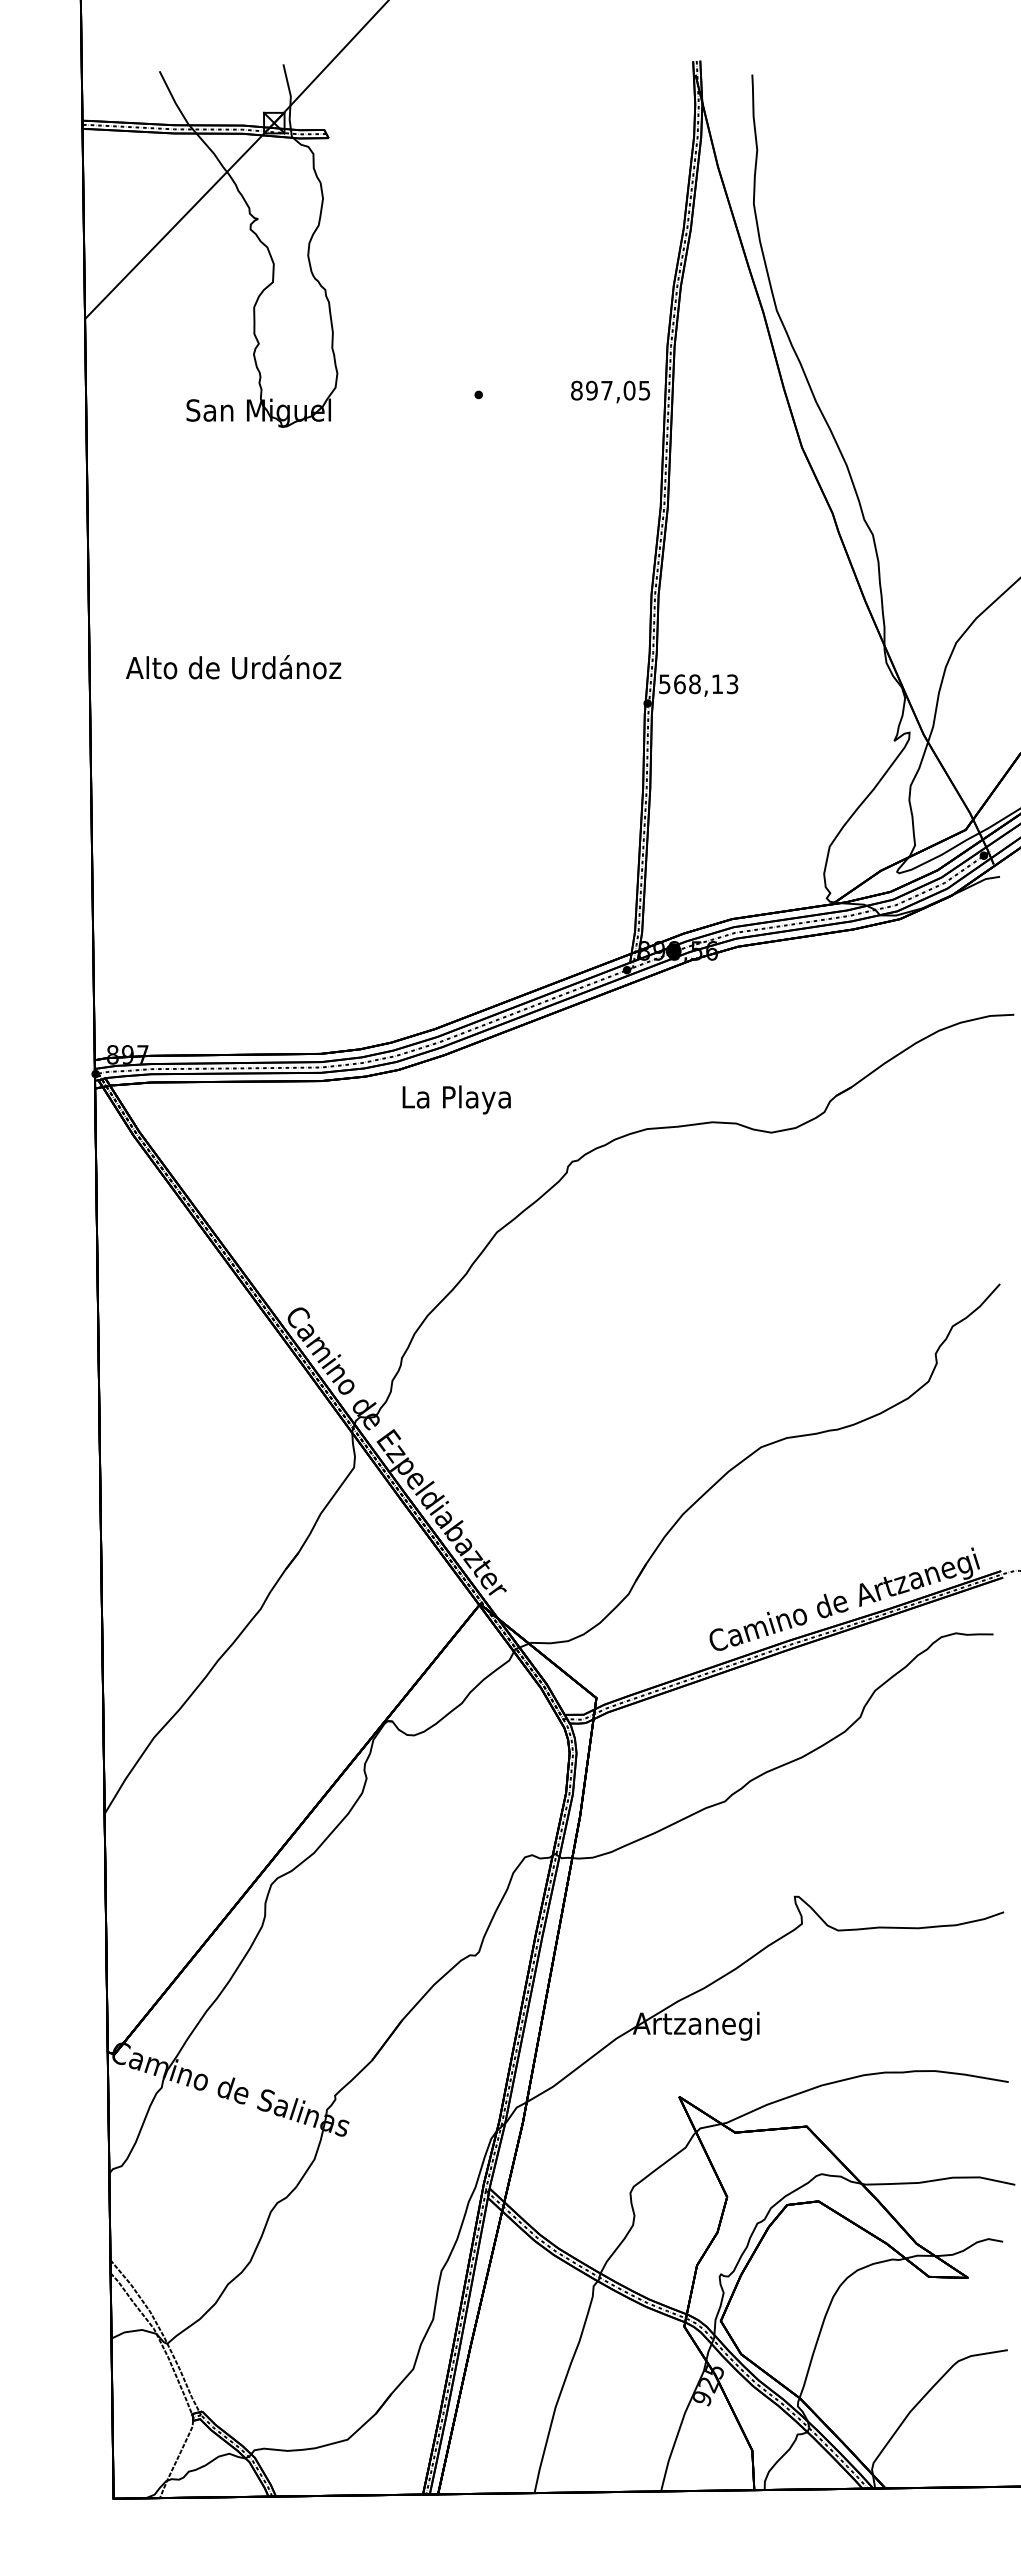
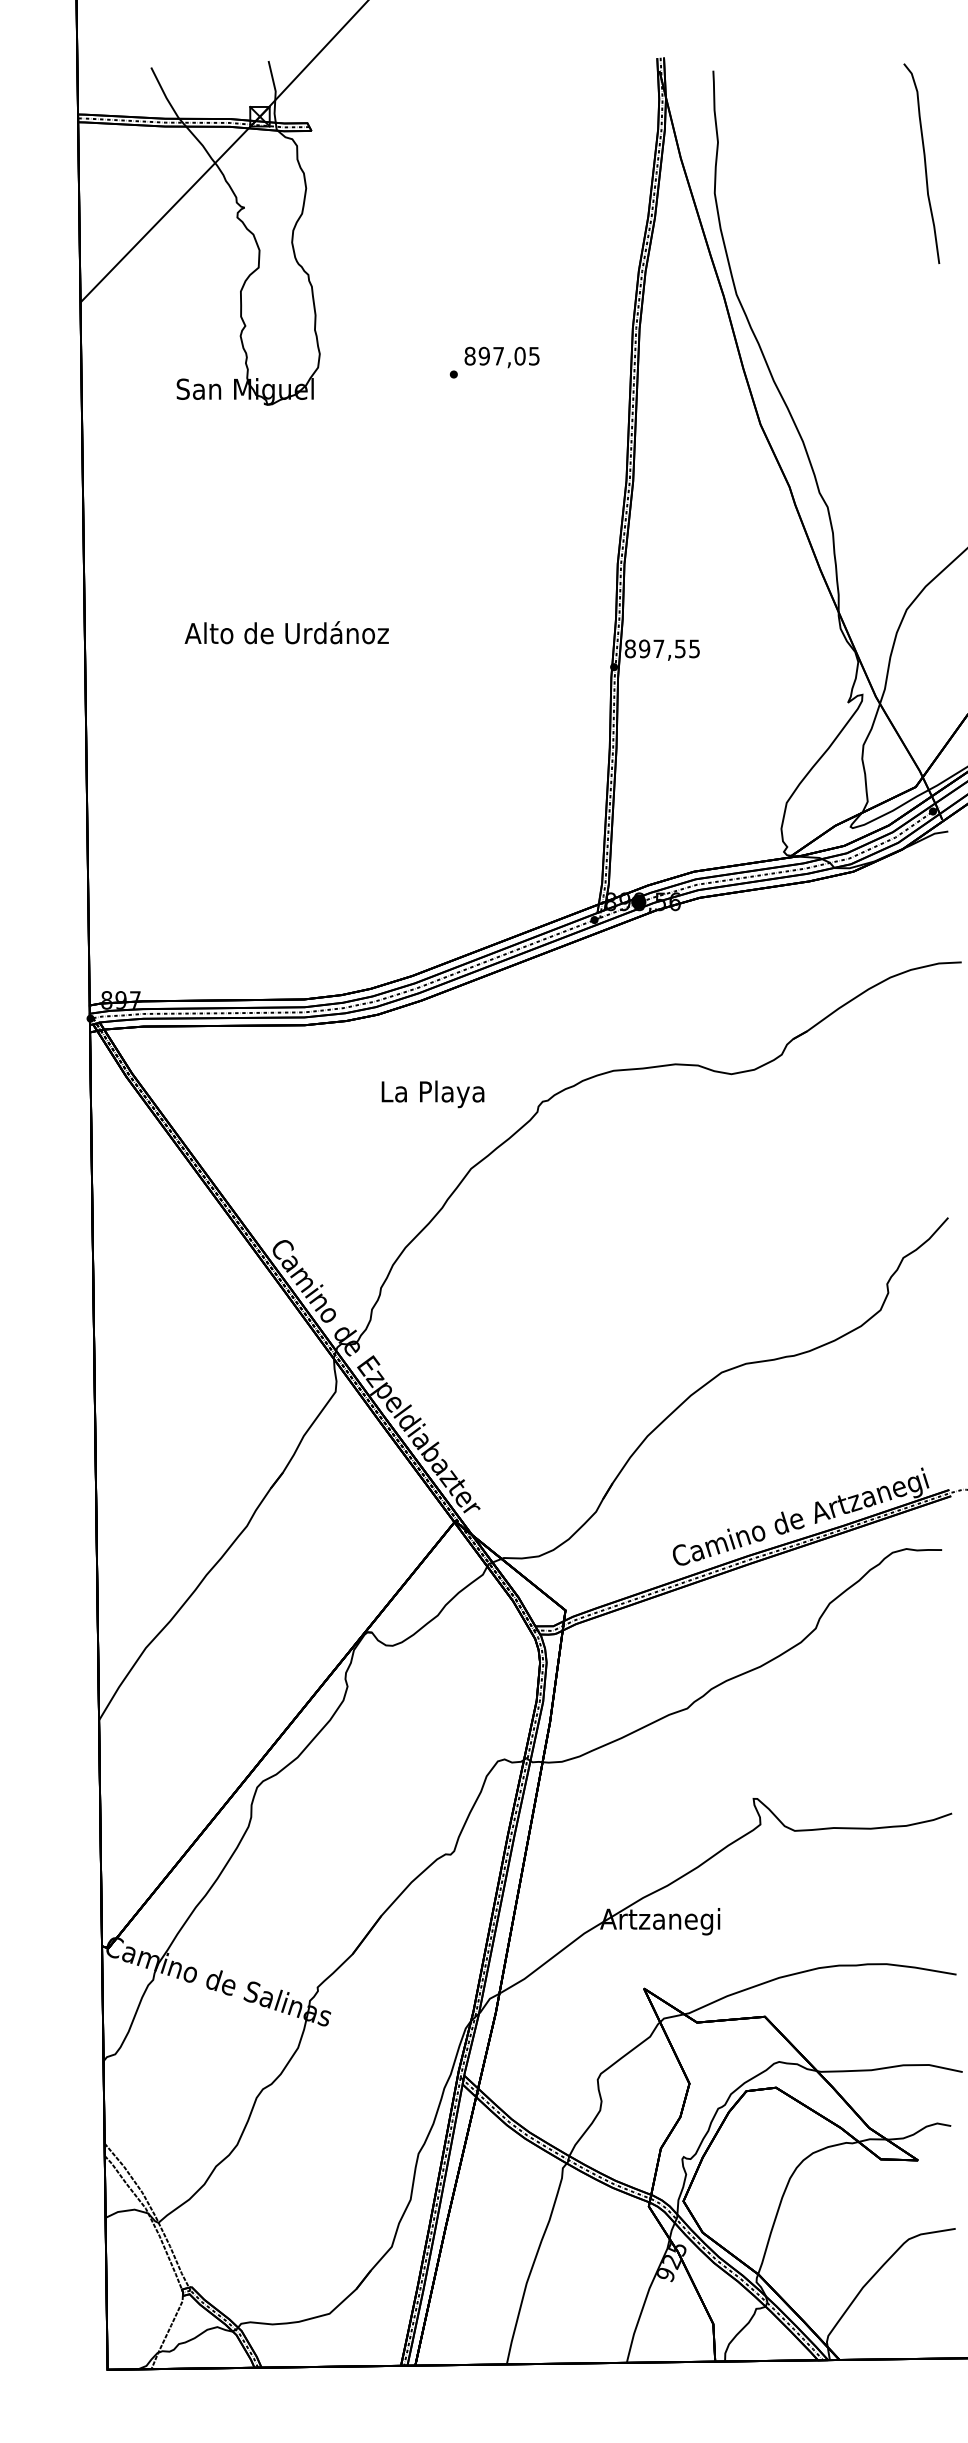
curve: (974, 172) -> (924, 163), added
text: (610, 391) -> (502, 357), moved
text: (233, 667) -> (286, 633), moved
text: (698, 684) -> (662, 649), 568,13 -> 897,55
text: (456, 1099) -> (432, 1093), moved

